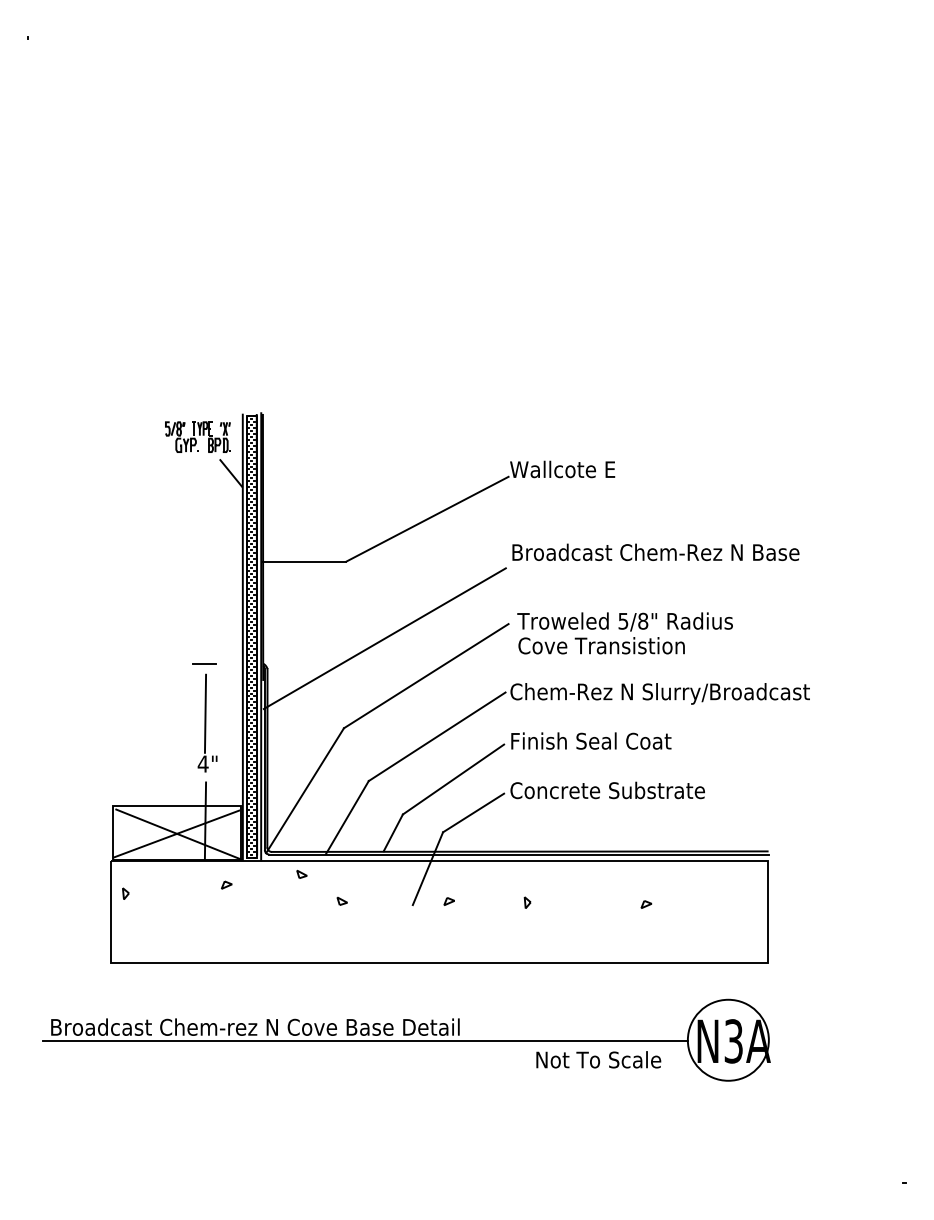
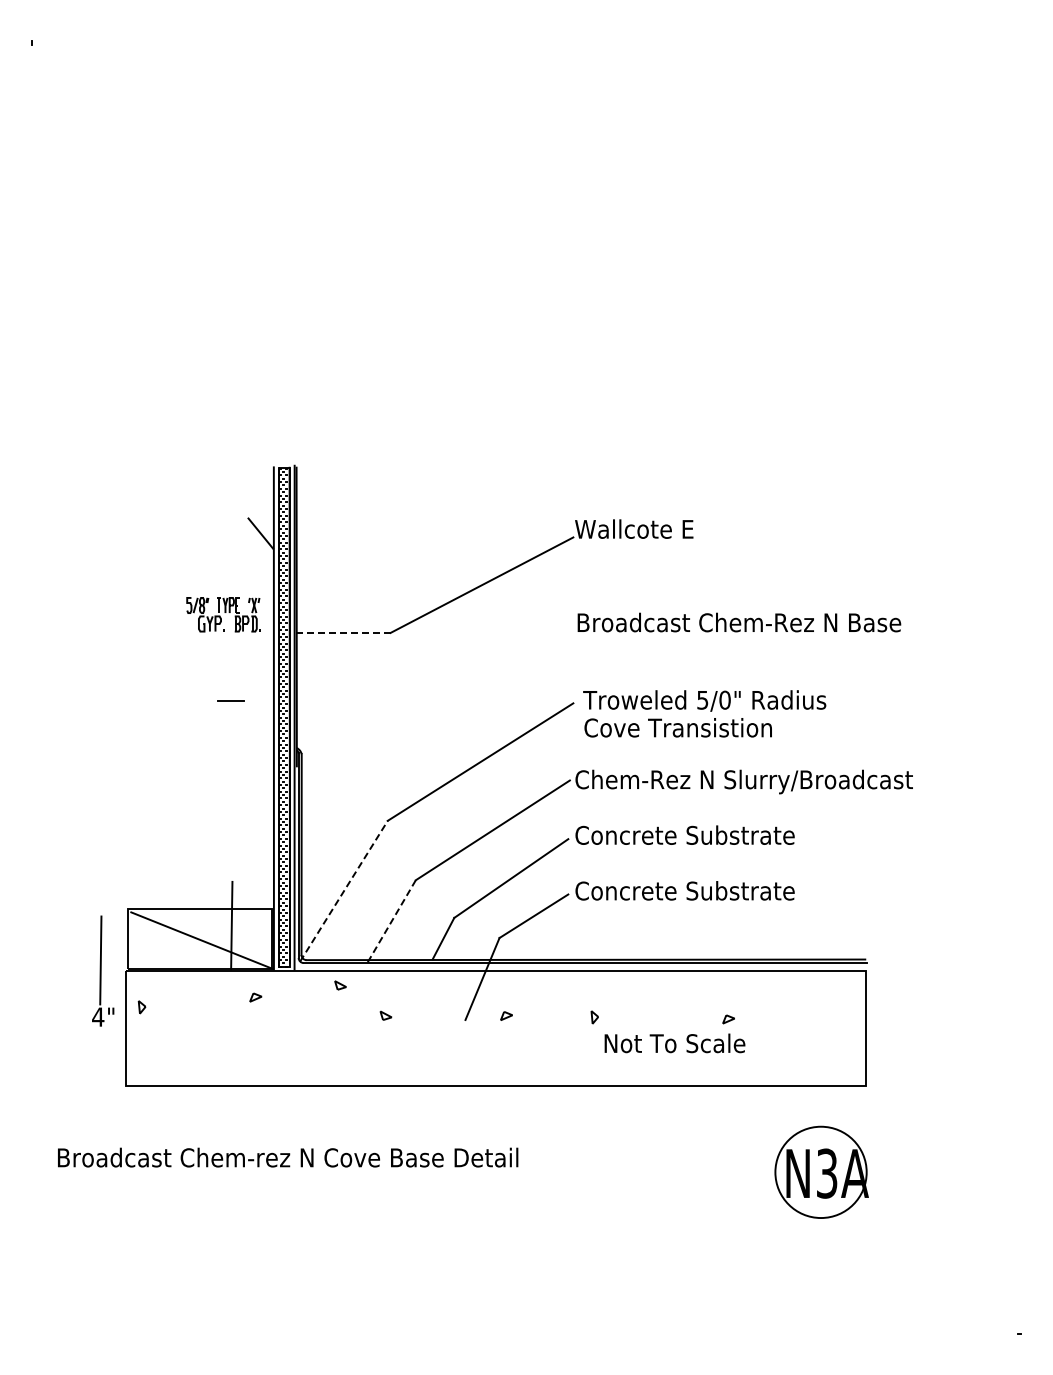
part: (198, 436) -> (223, 614), moved
line: (304, 561) -> (343, 632), solid -> dashed
text: (642, 621) -> (724, 700), 5/8" -> 5/0"
line: (384, 638) -> (433, 719), removed
line: (204, 663) -> (230, 700), moved
part: (207, 722) -> (103, 970), moved
text: (607, 740) -> (684, 834), Finish Seal Coat -> Concrete Substrate
line: (304, 791) -> (343, 891), solid -> dashed
line: (347, 817) -> (391, 921), solid -> dashed
line: (175, 833) -> (198, 939), removed
line: (364, 1041) -> (411, 1173), removed
text: (598, 1059) -> (674, 1043), moved

